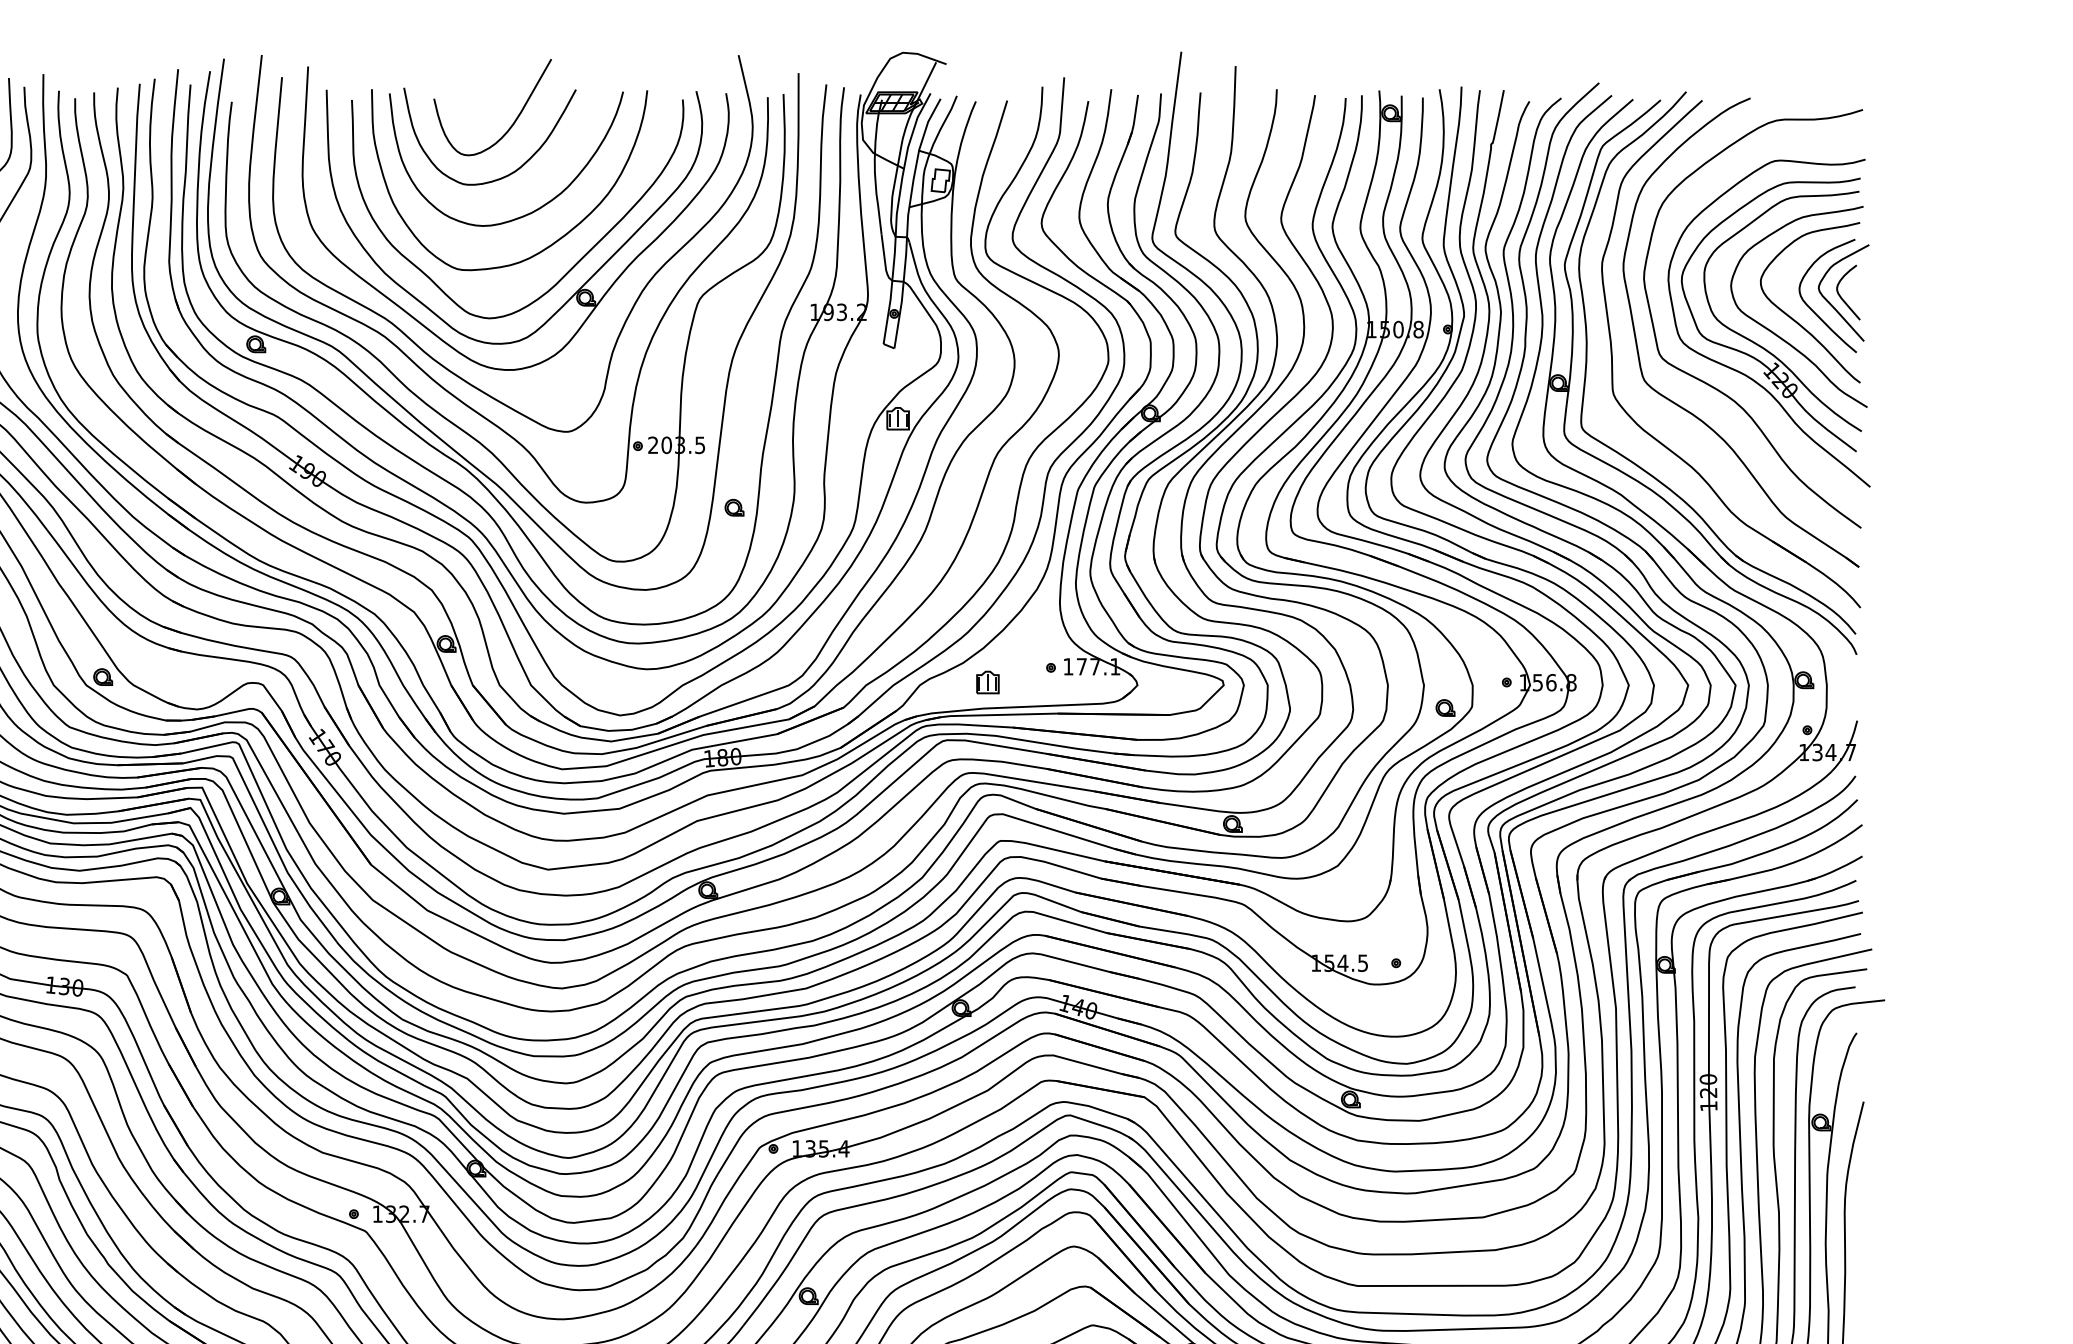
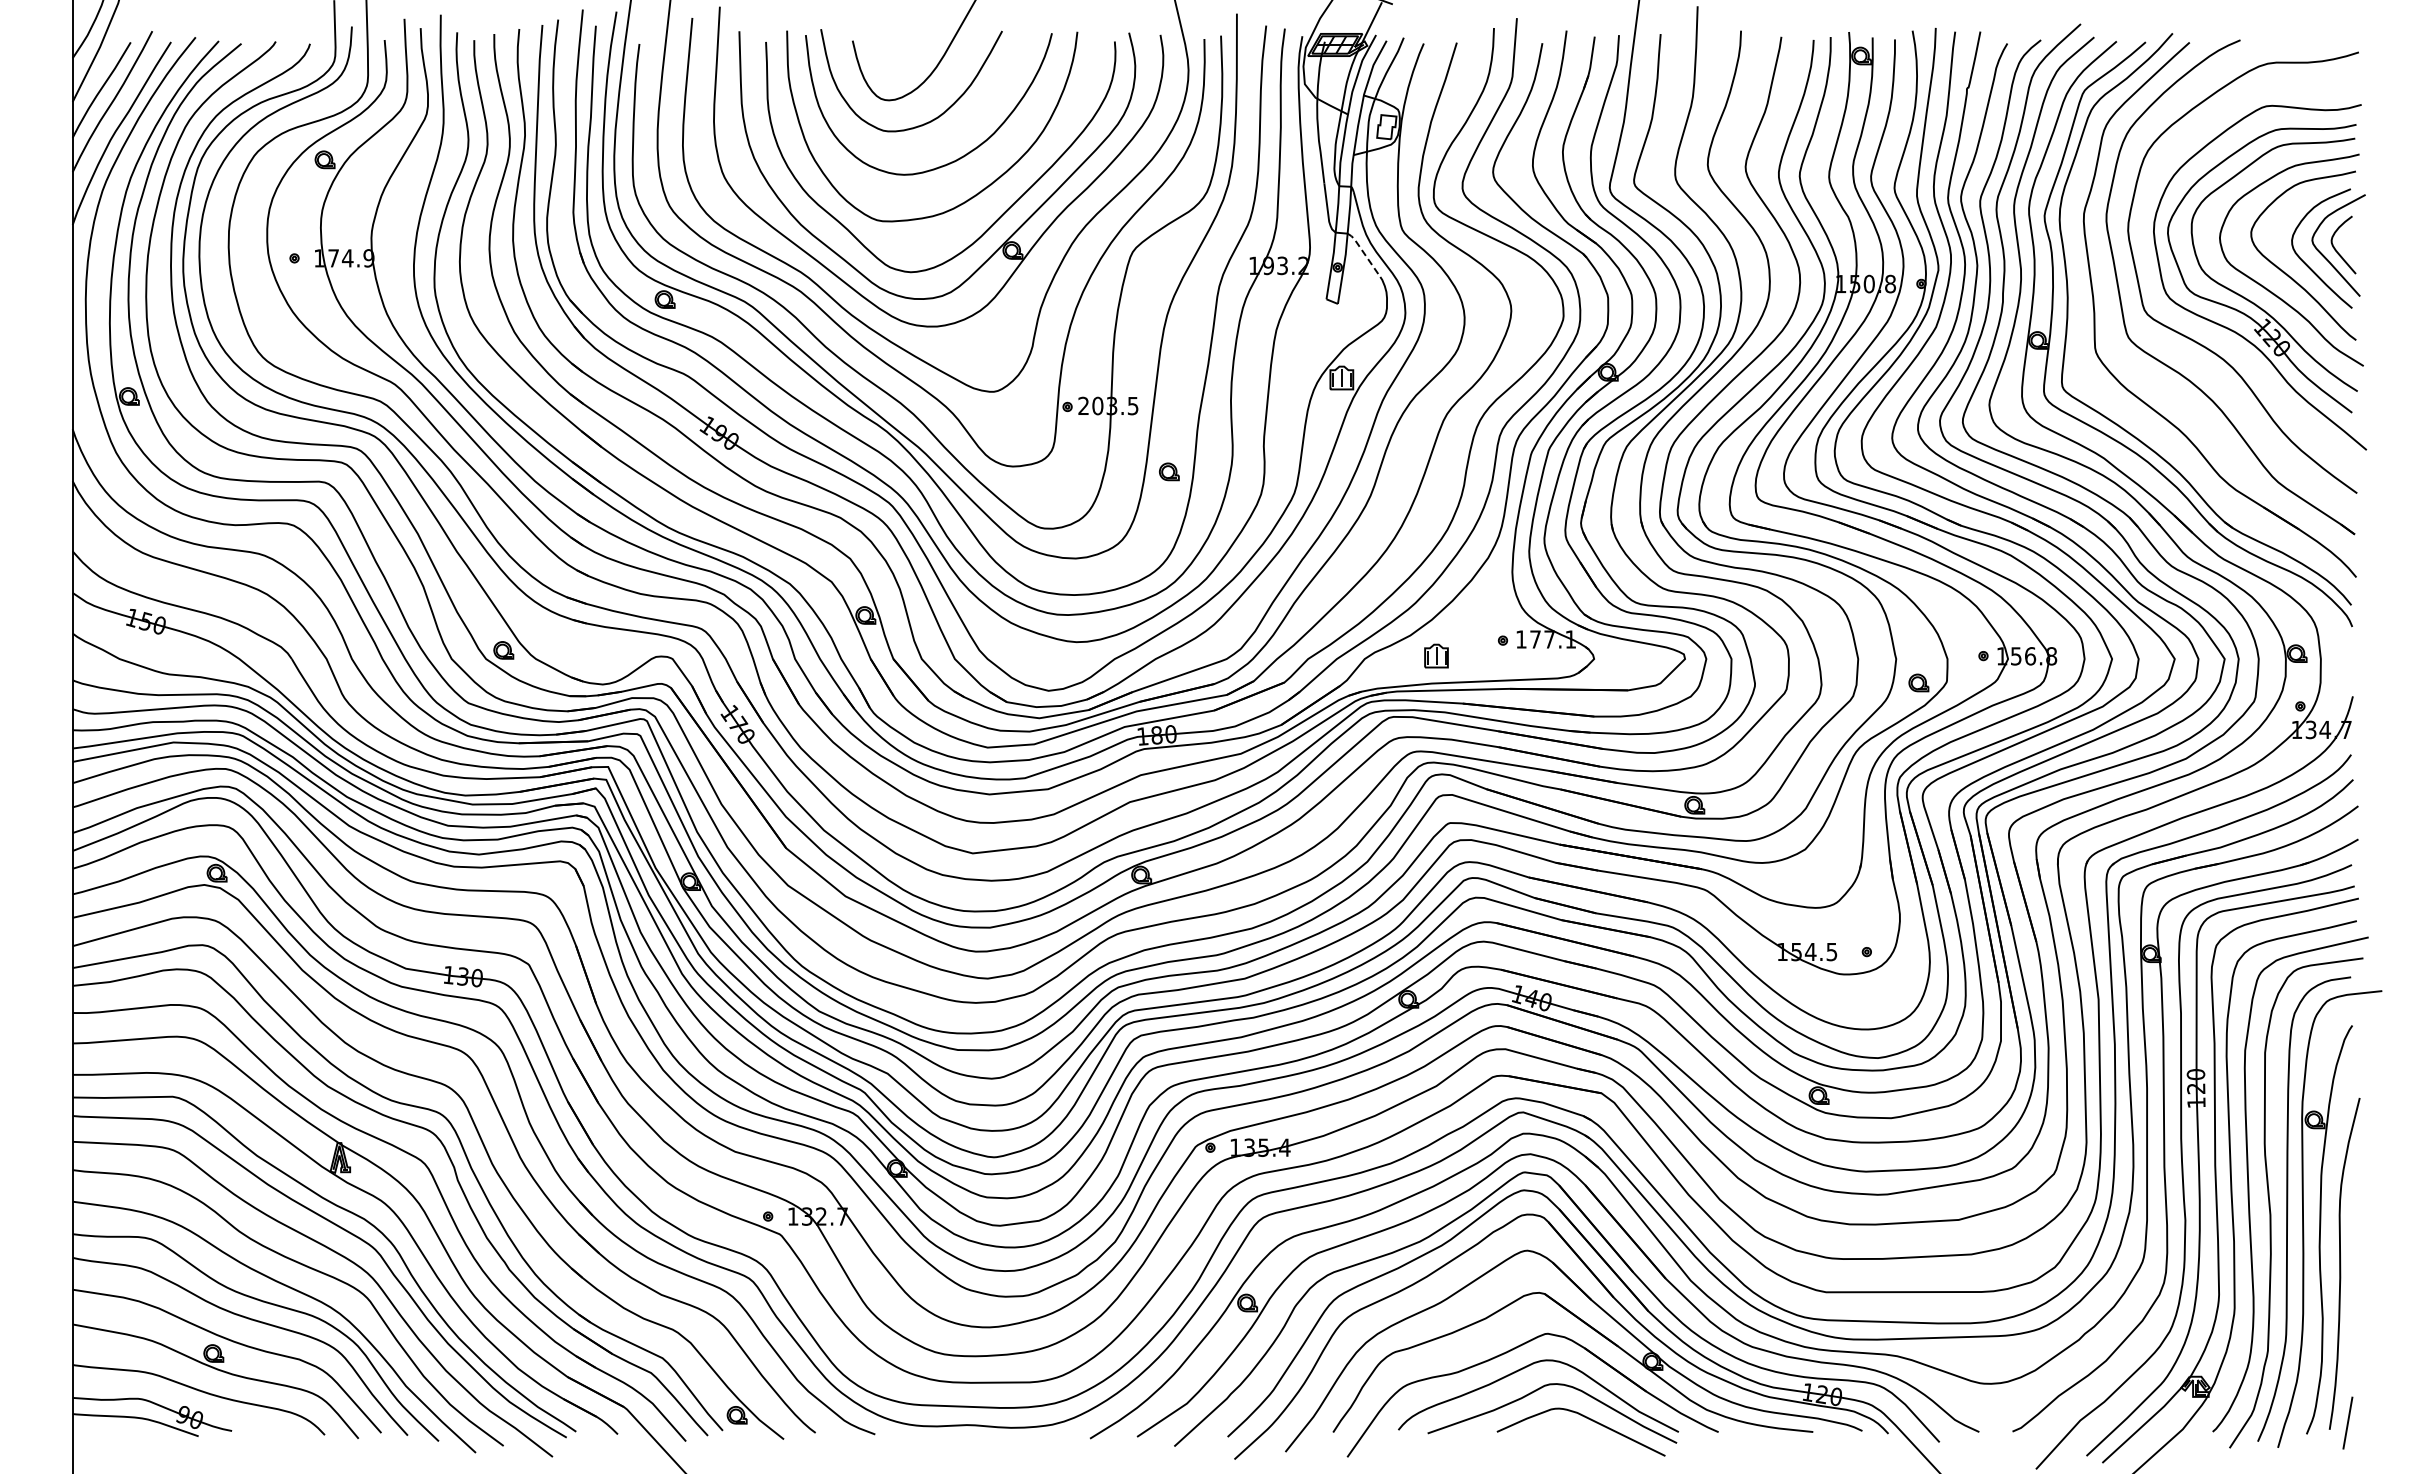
line: (919, 300) -> (1364, 253), solid -> dashed

